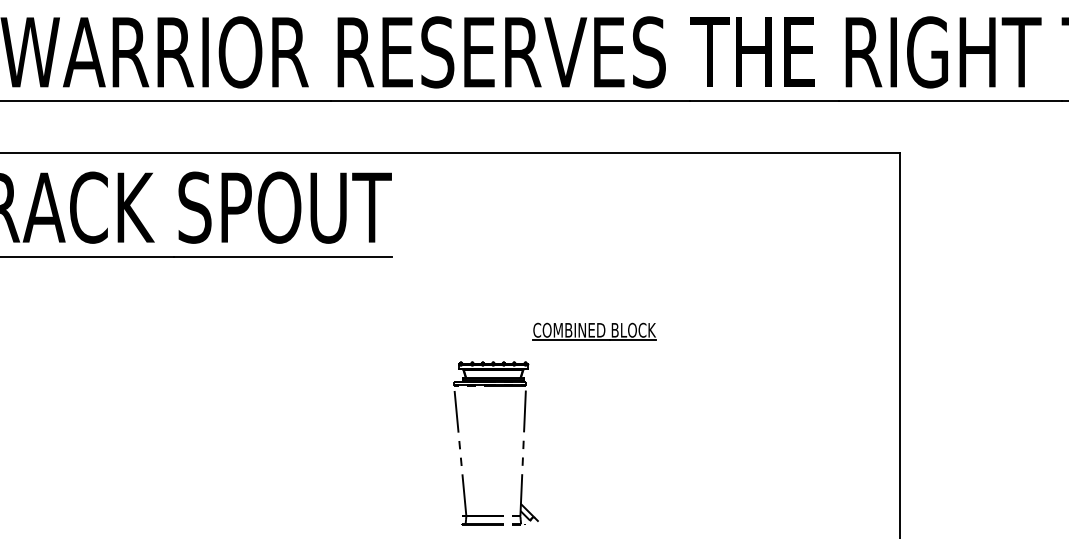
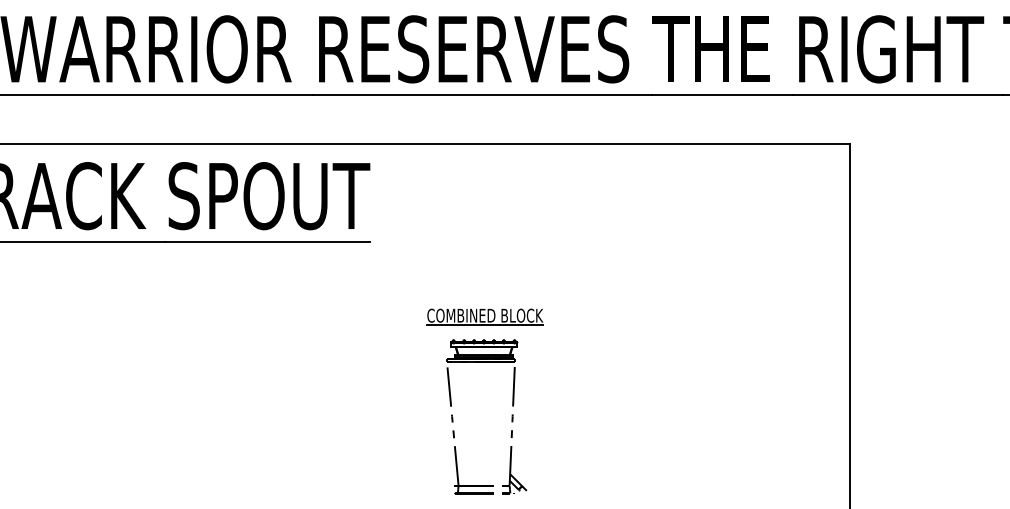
part: (594, 331) -> (485, 316), moved
part: (522, 443) -> (511, 417), moved

